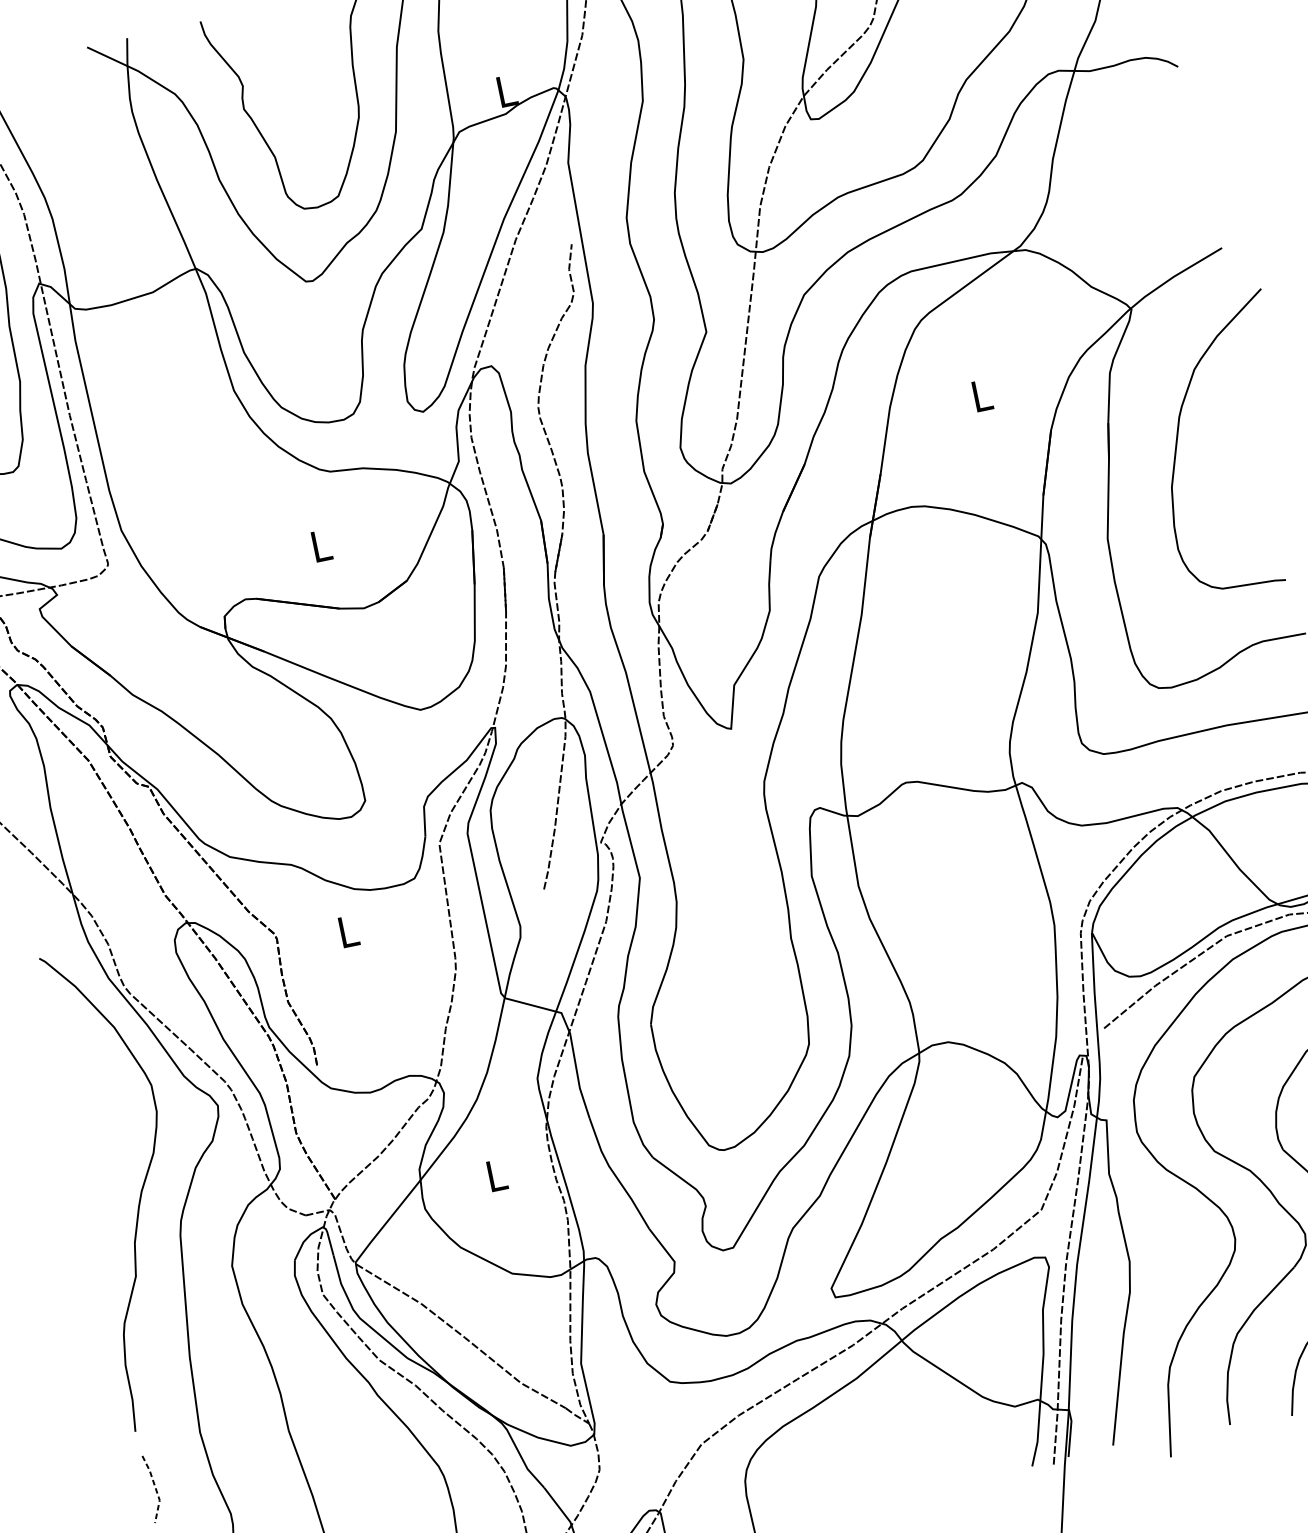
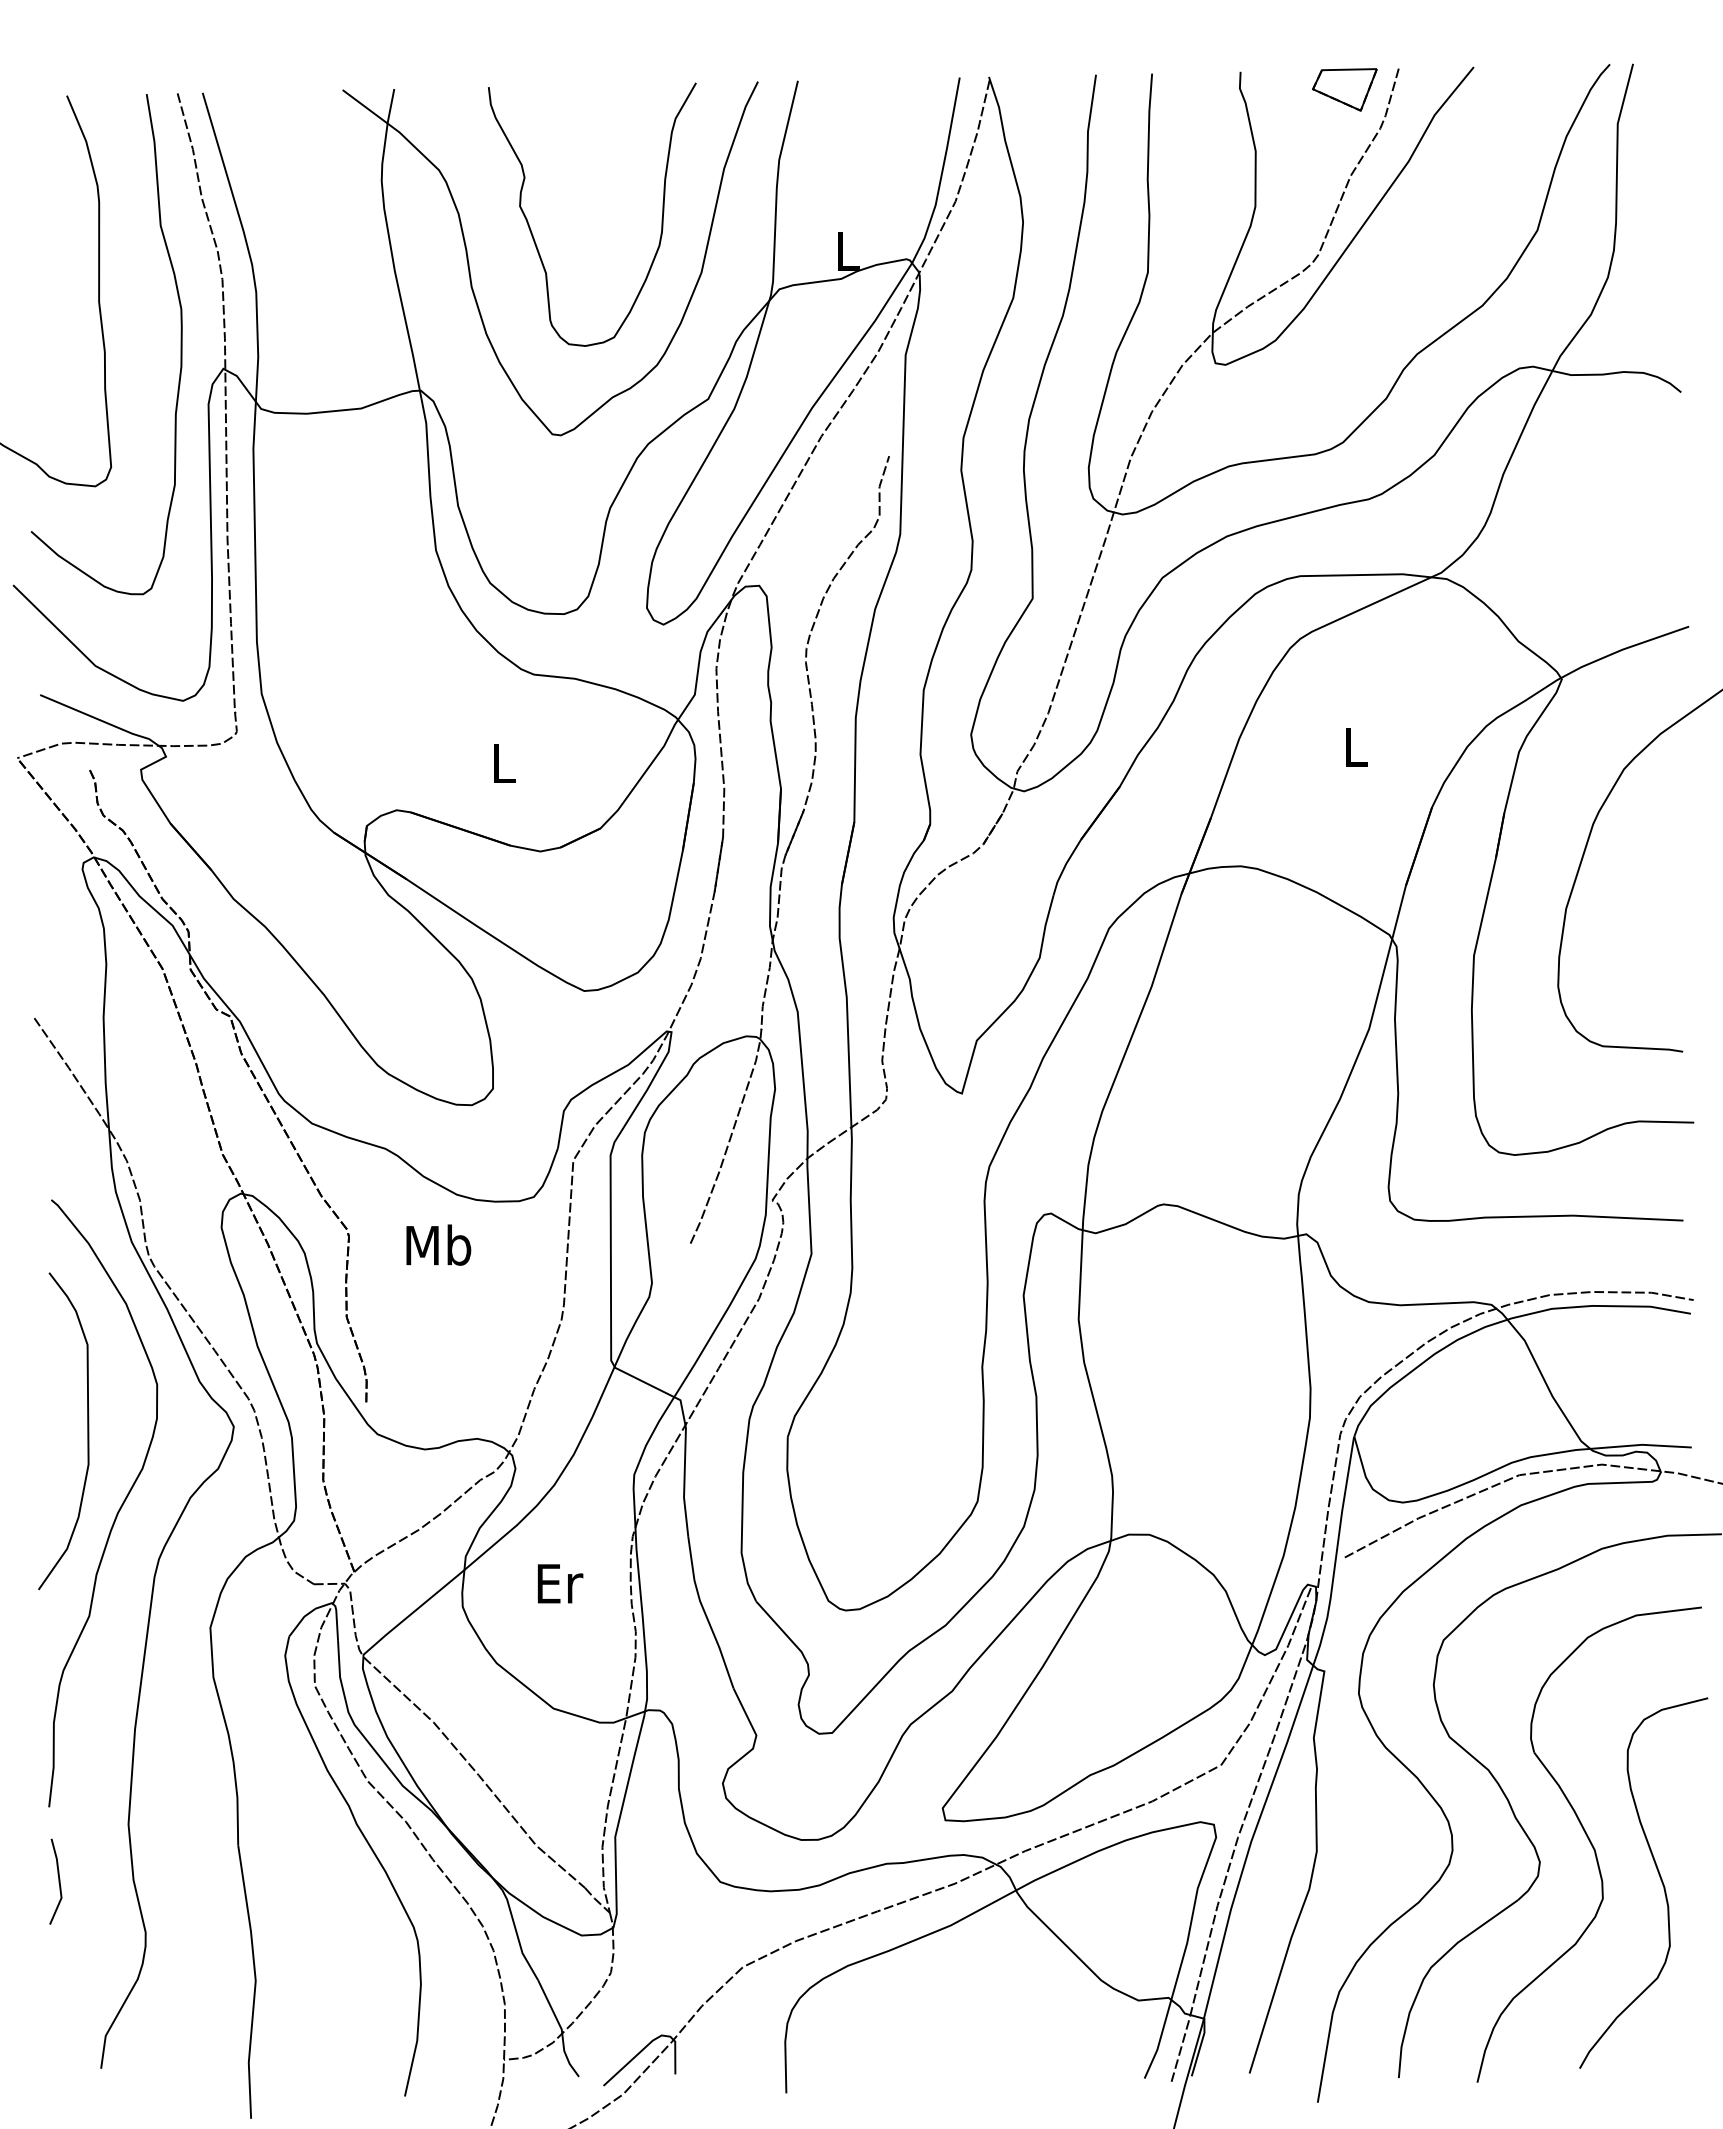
text: (347, 930) -> (438, 1244), L -> Mb
curve: (104, 1133) -> (87, 1431), added
text: (497, 1175) -> (560, 1583), L -> Er
line: (155, 1489) -> (59, 1883), dashed -> solid

